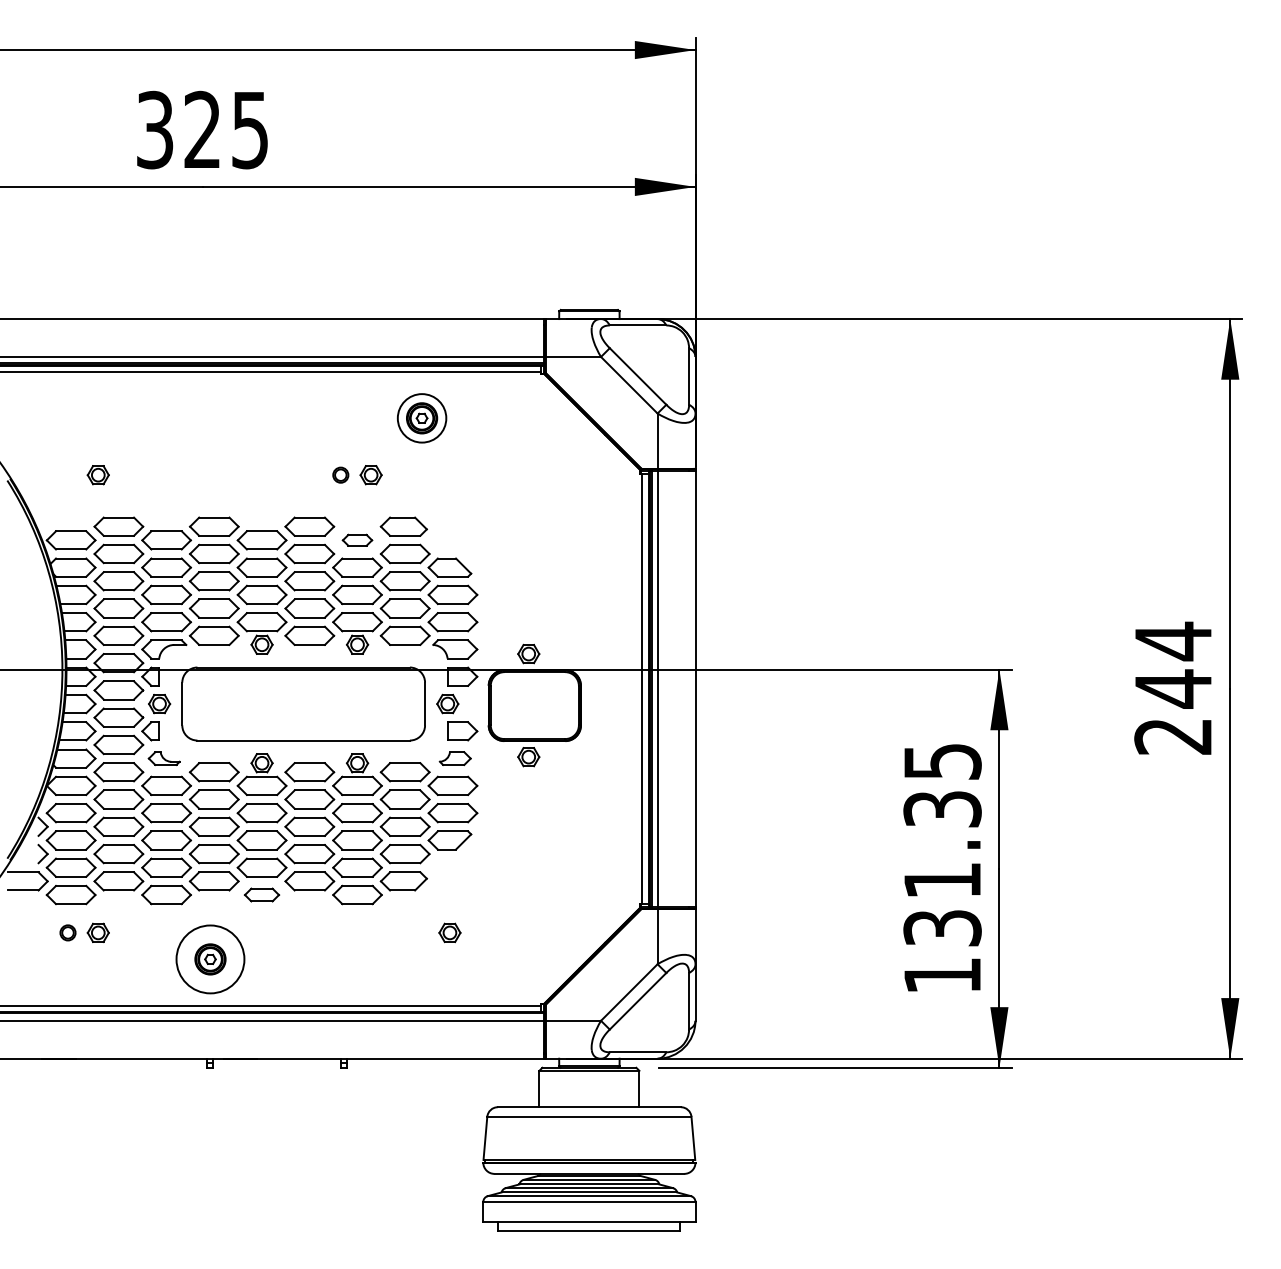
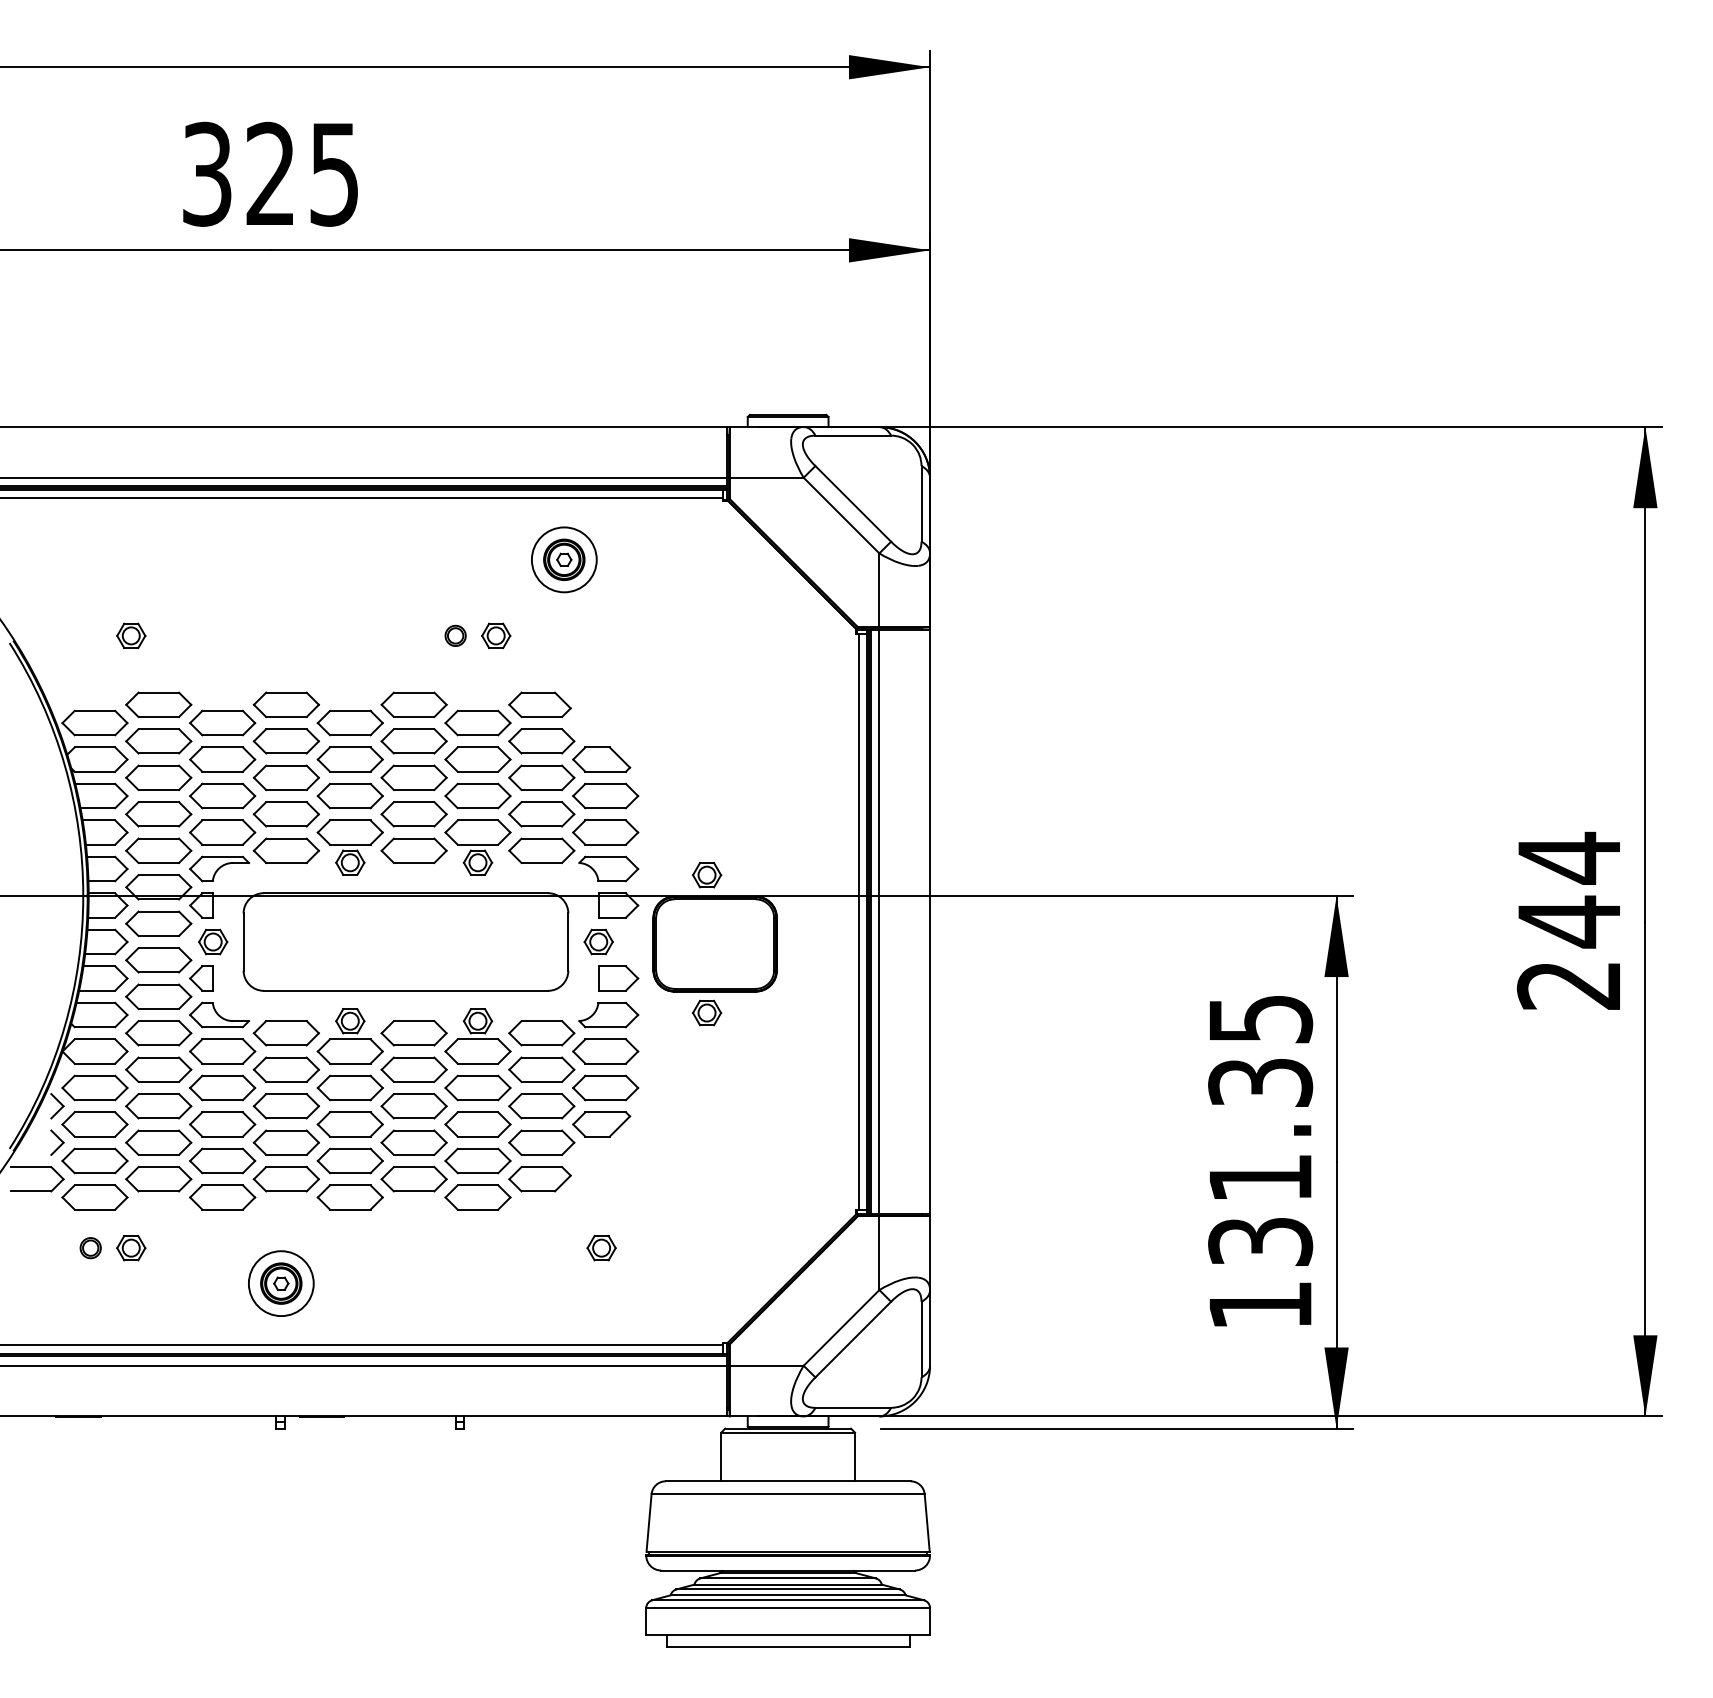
part: (357, 539) -> (477, 722), size x1.67
part: (164, 758) -> (219, 1014), size x1.43
part: (455, 758) -> (608, 1014), size x1.43
part: (261, 895) -> (349, 1197), size x1.43
circle: (209, 959) -> (280, 1283), size x0.71

